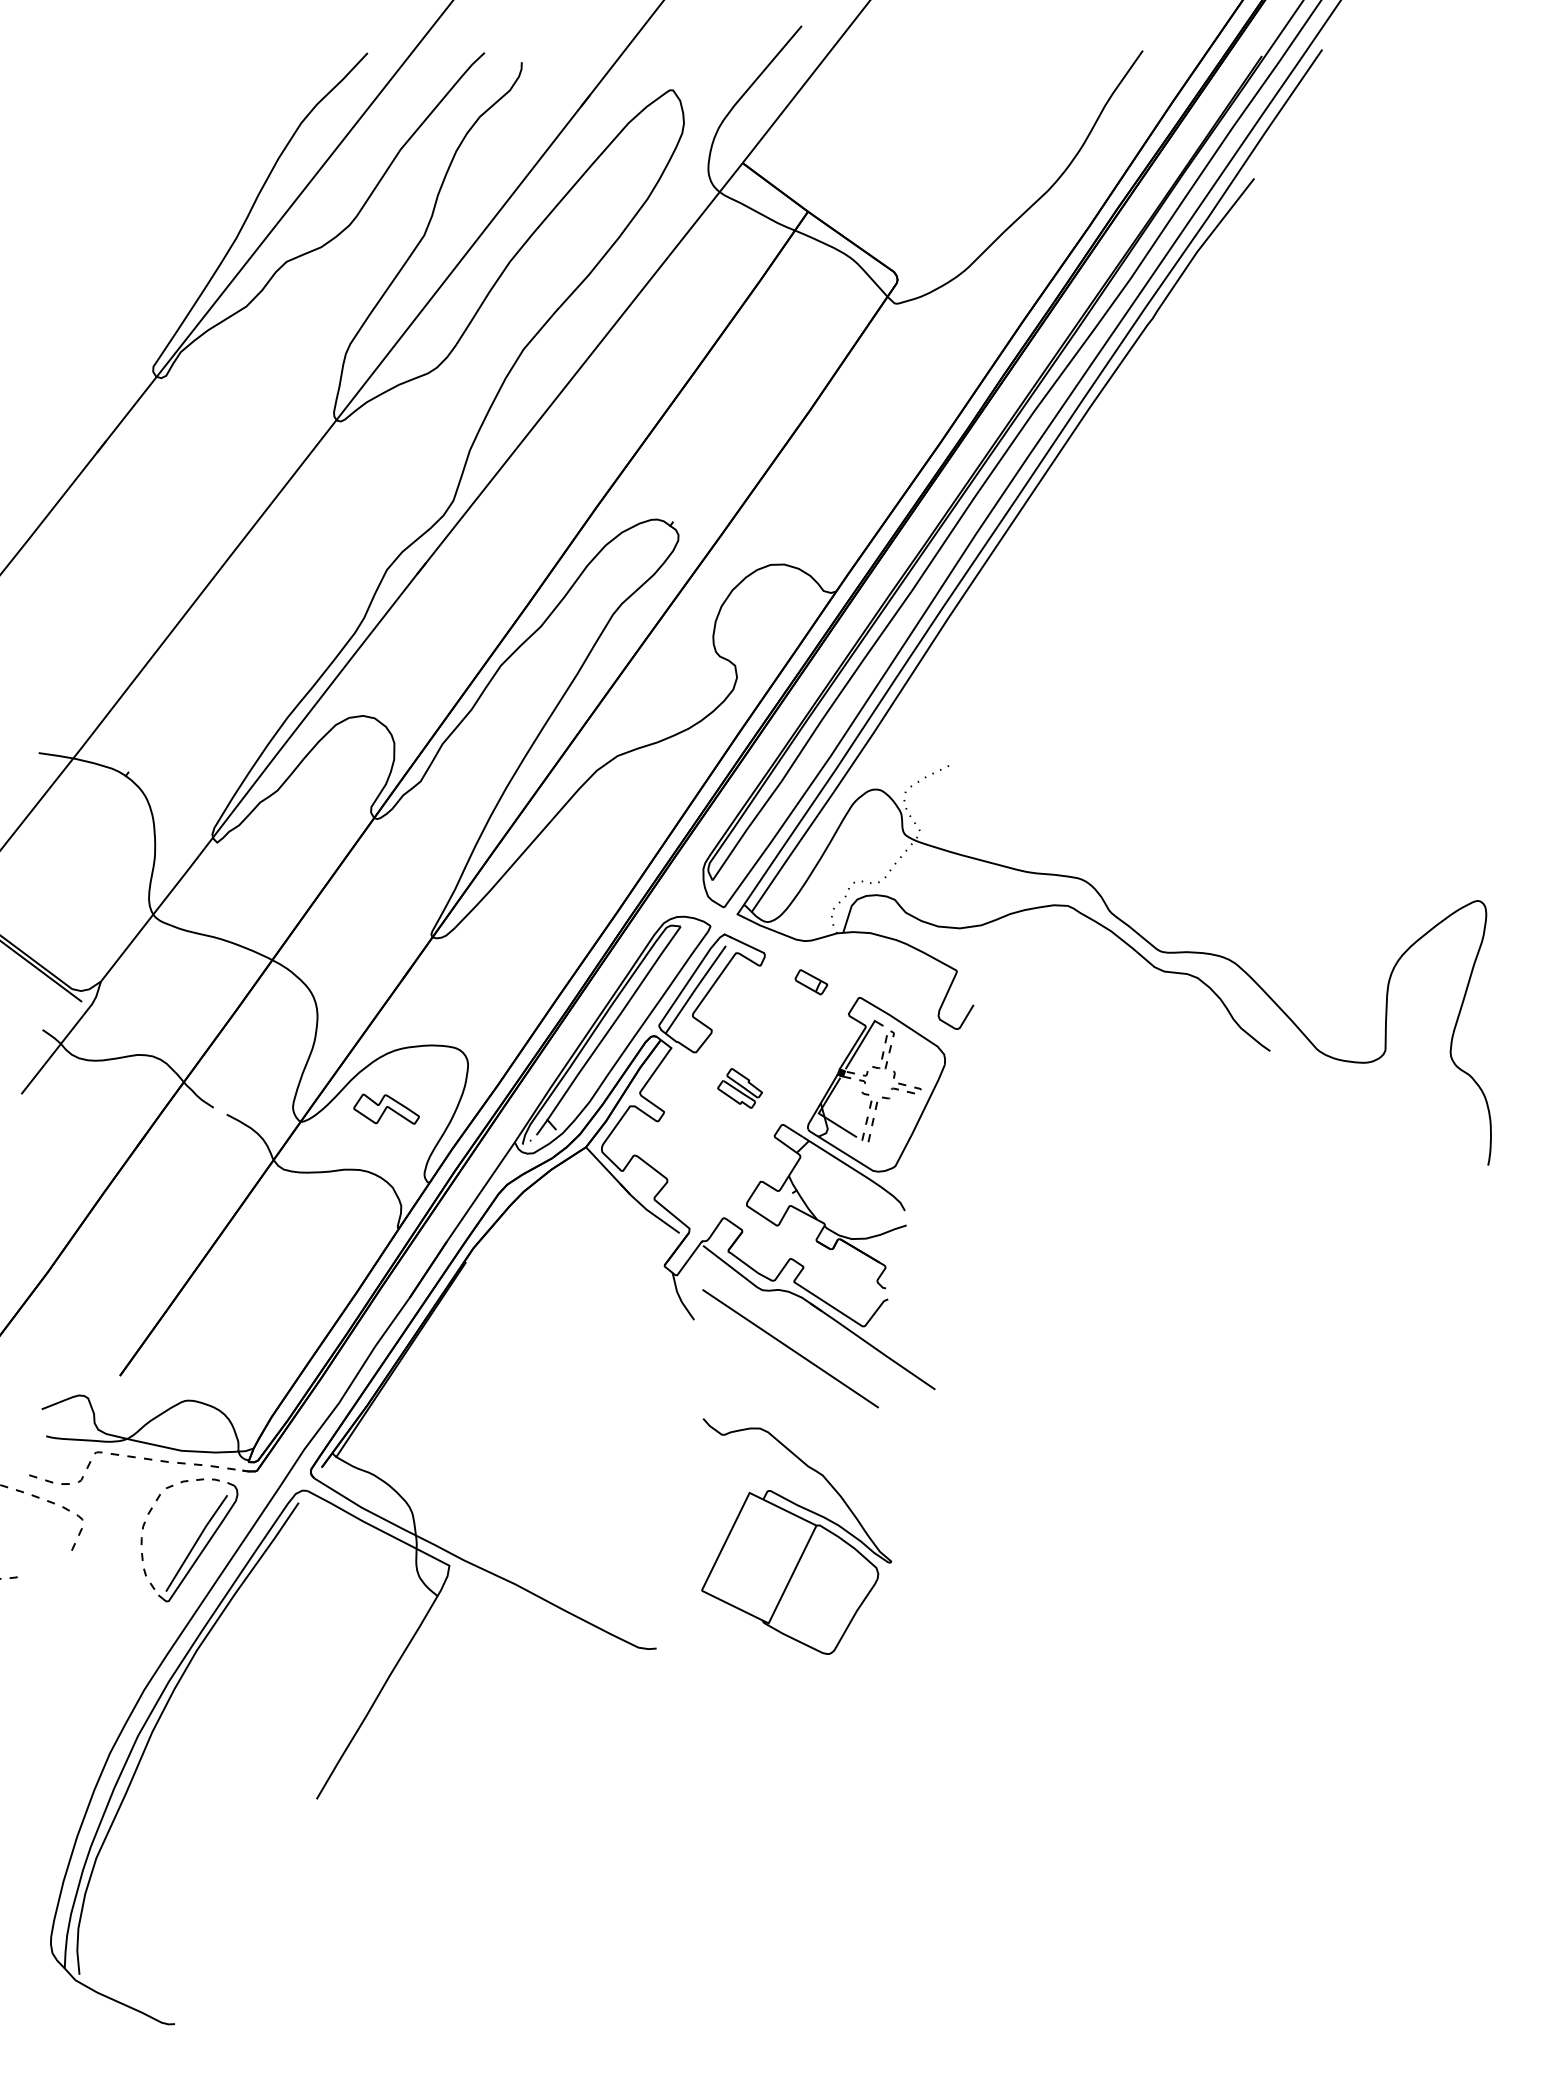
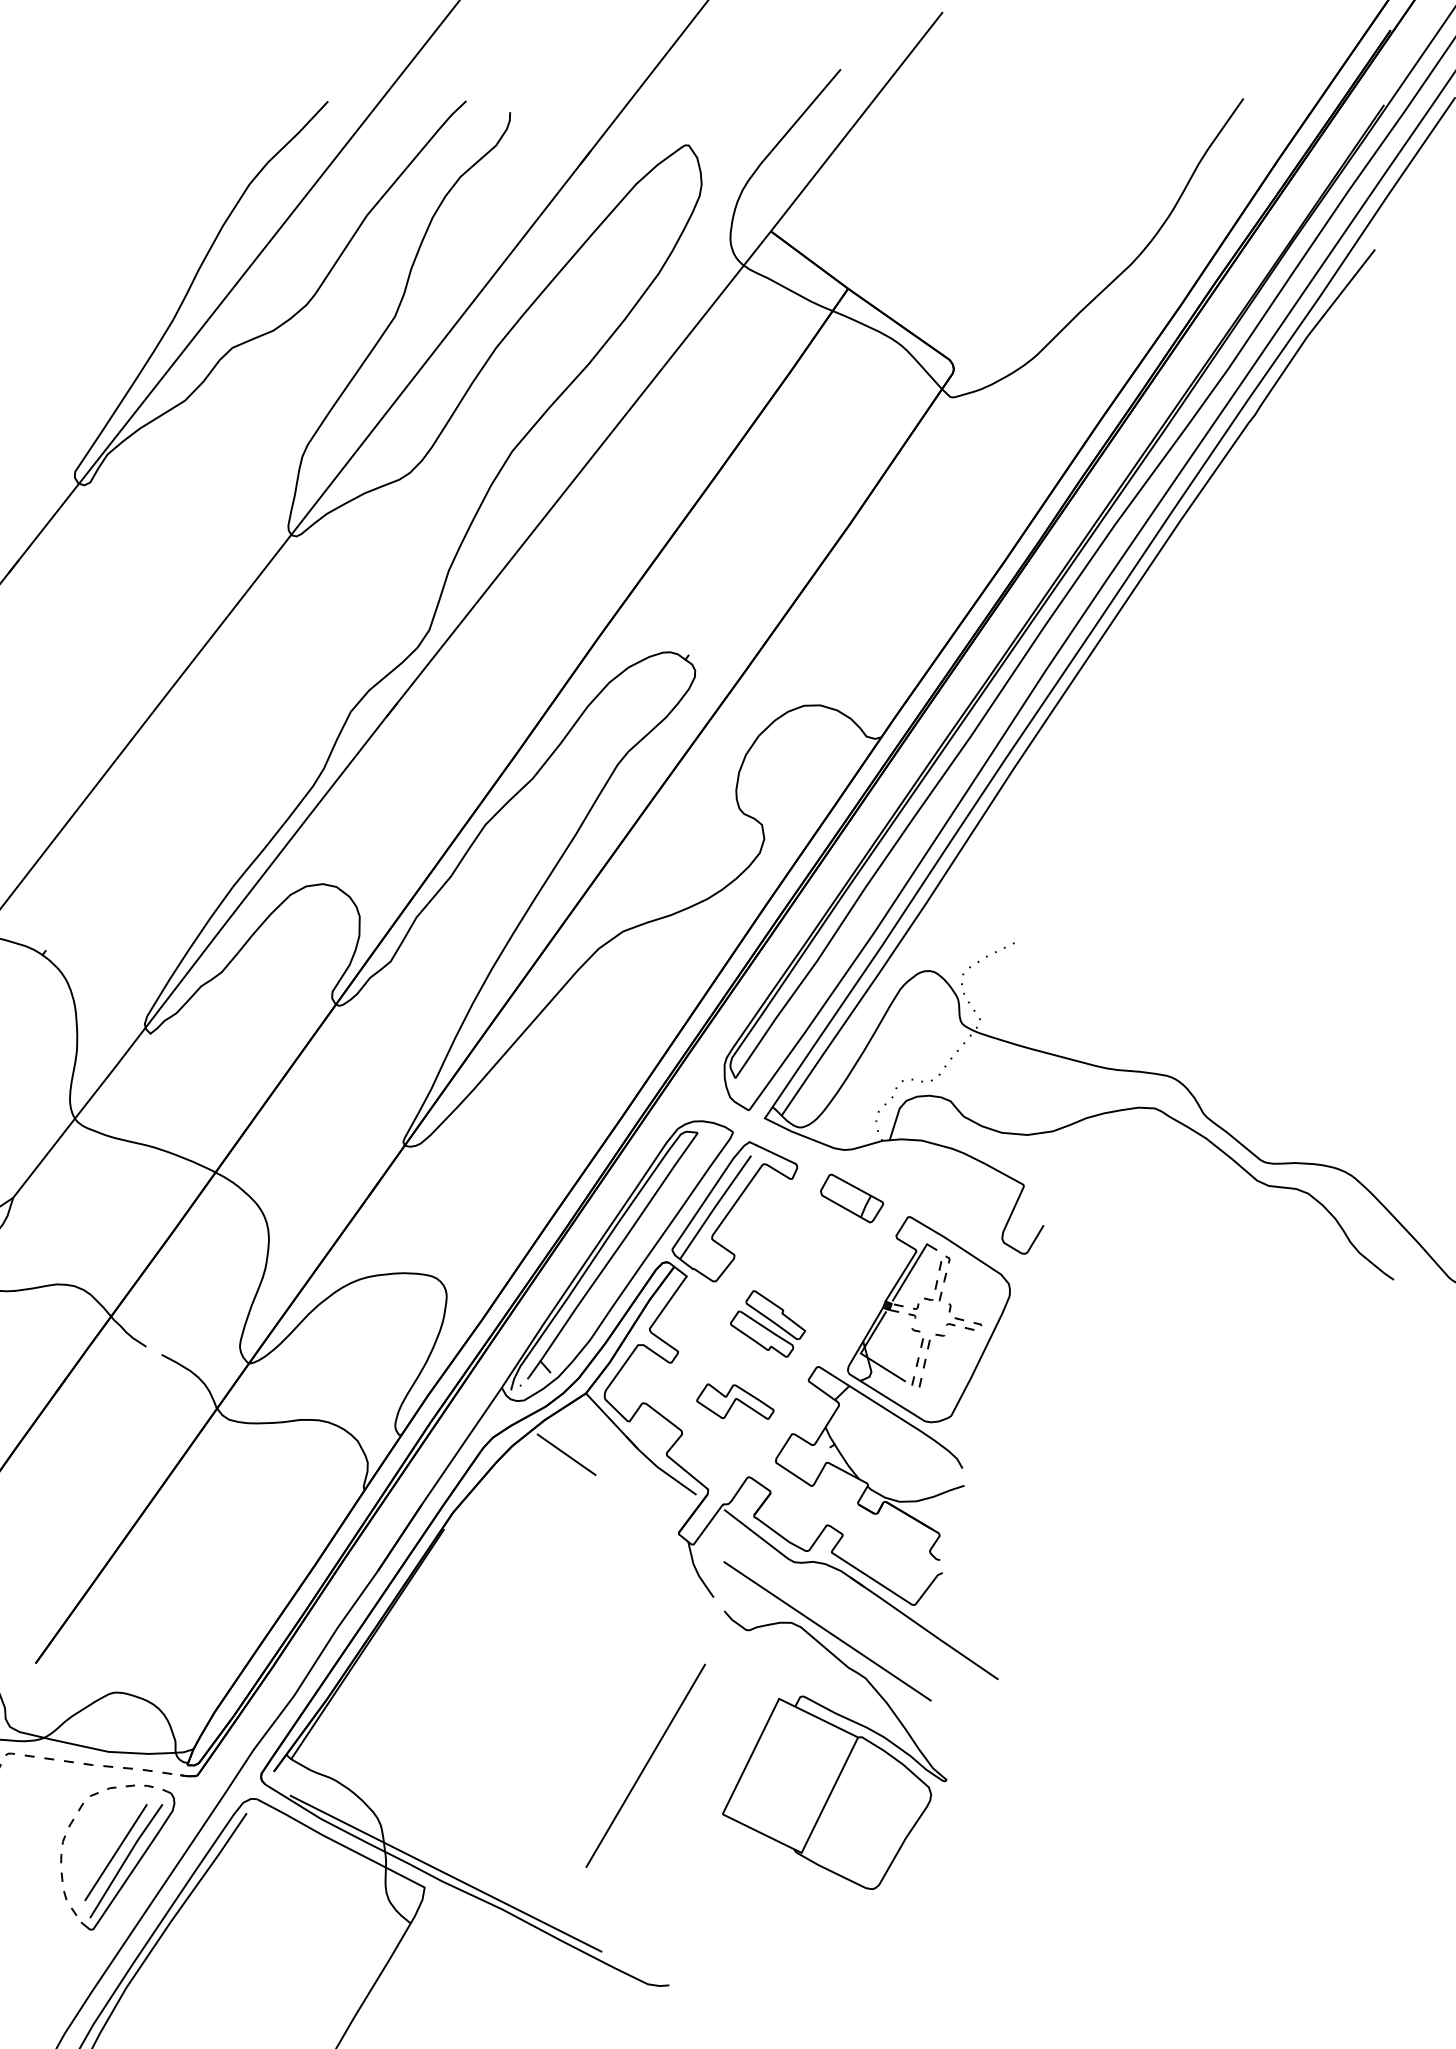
part: (811, 982) -> (852, 1198), size x1.67
part: (739, 1088) -> (767, 1324), size x1.43
part: (386, 1108) -> (735, 1400), moved
line: (569, 1199) -> (566, 1455), added
line: (636, 1462) -> (645, 1765), added
line: (187, 1535) -> (115, 1851), added
part: (796, 1536) -> (834, 1750), moved
line: (467, 1553) -> (446, 1873), added

